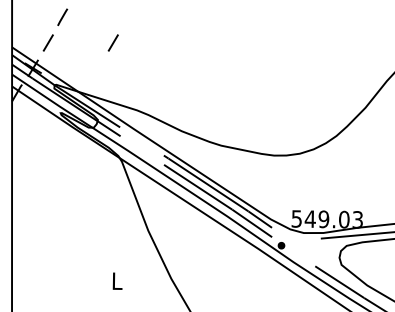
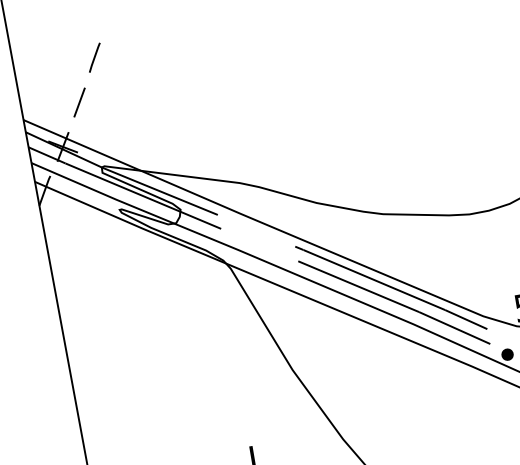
line: (112, 42) -> (180, 82), removed

